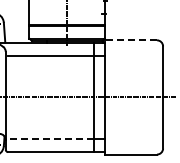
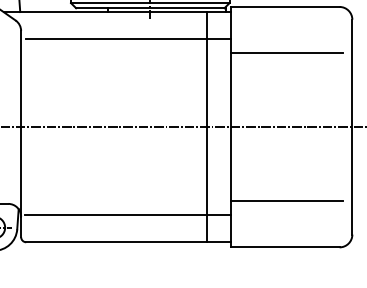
line: (131, 40) -> (285, 7), dashed -> solid
line: (131, 62) -> (285, 53), added
line: (131, 132) -> (285, 200), added
line: (50, 139) -> (115, 215), dashed -> solid

